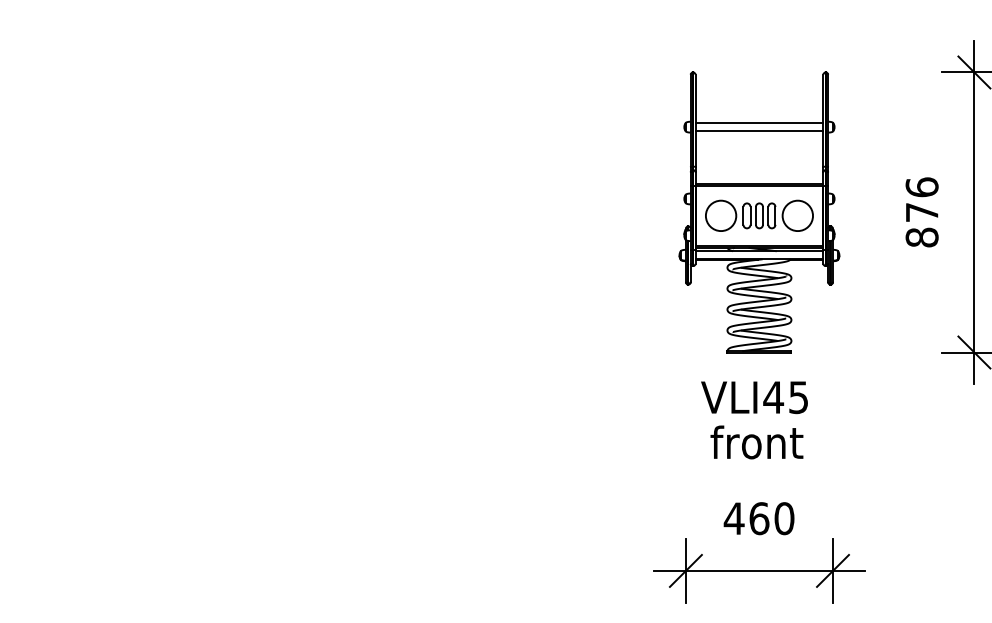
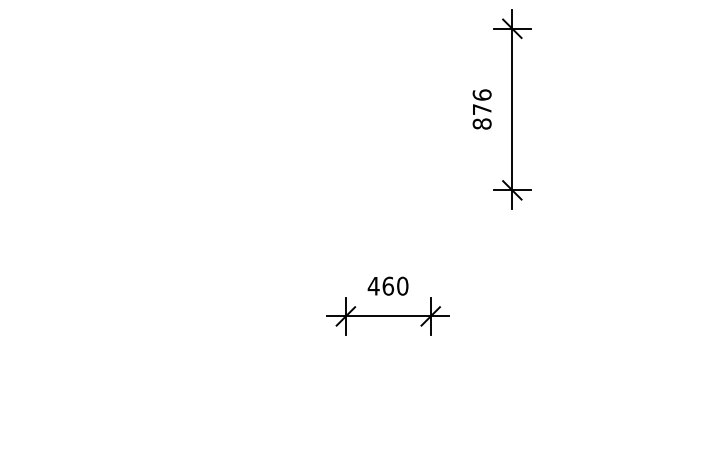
part: (759, 264) -> (388, 139), removed

